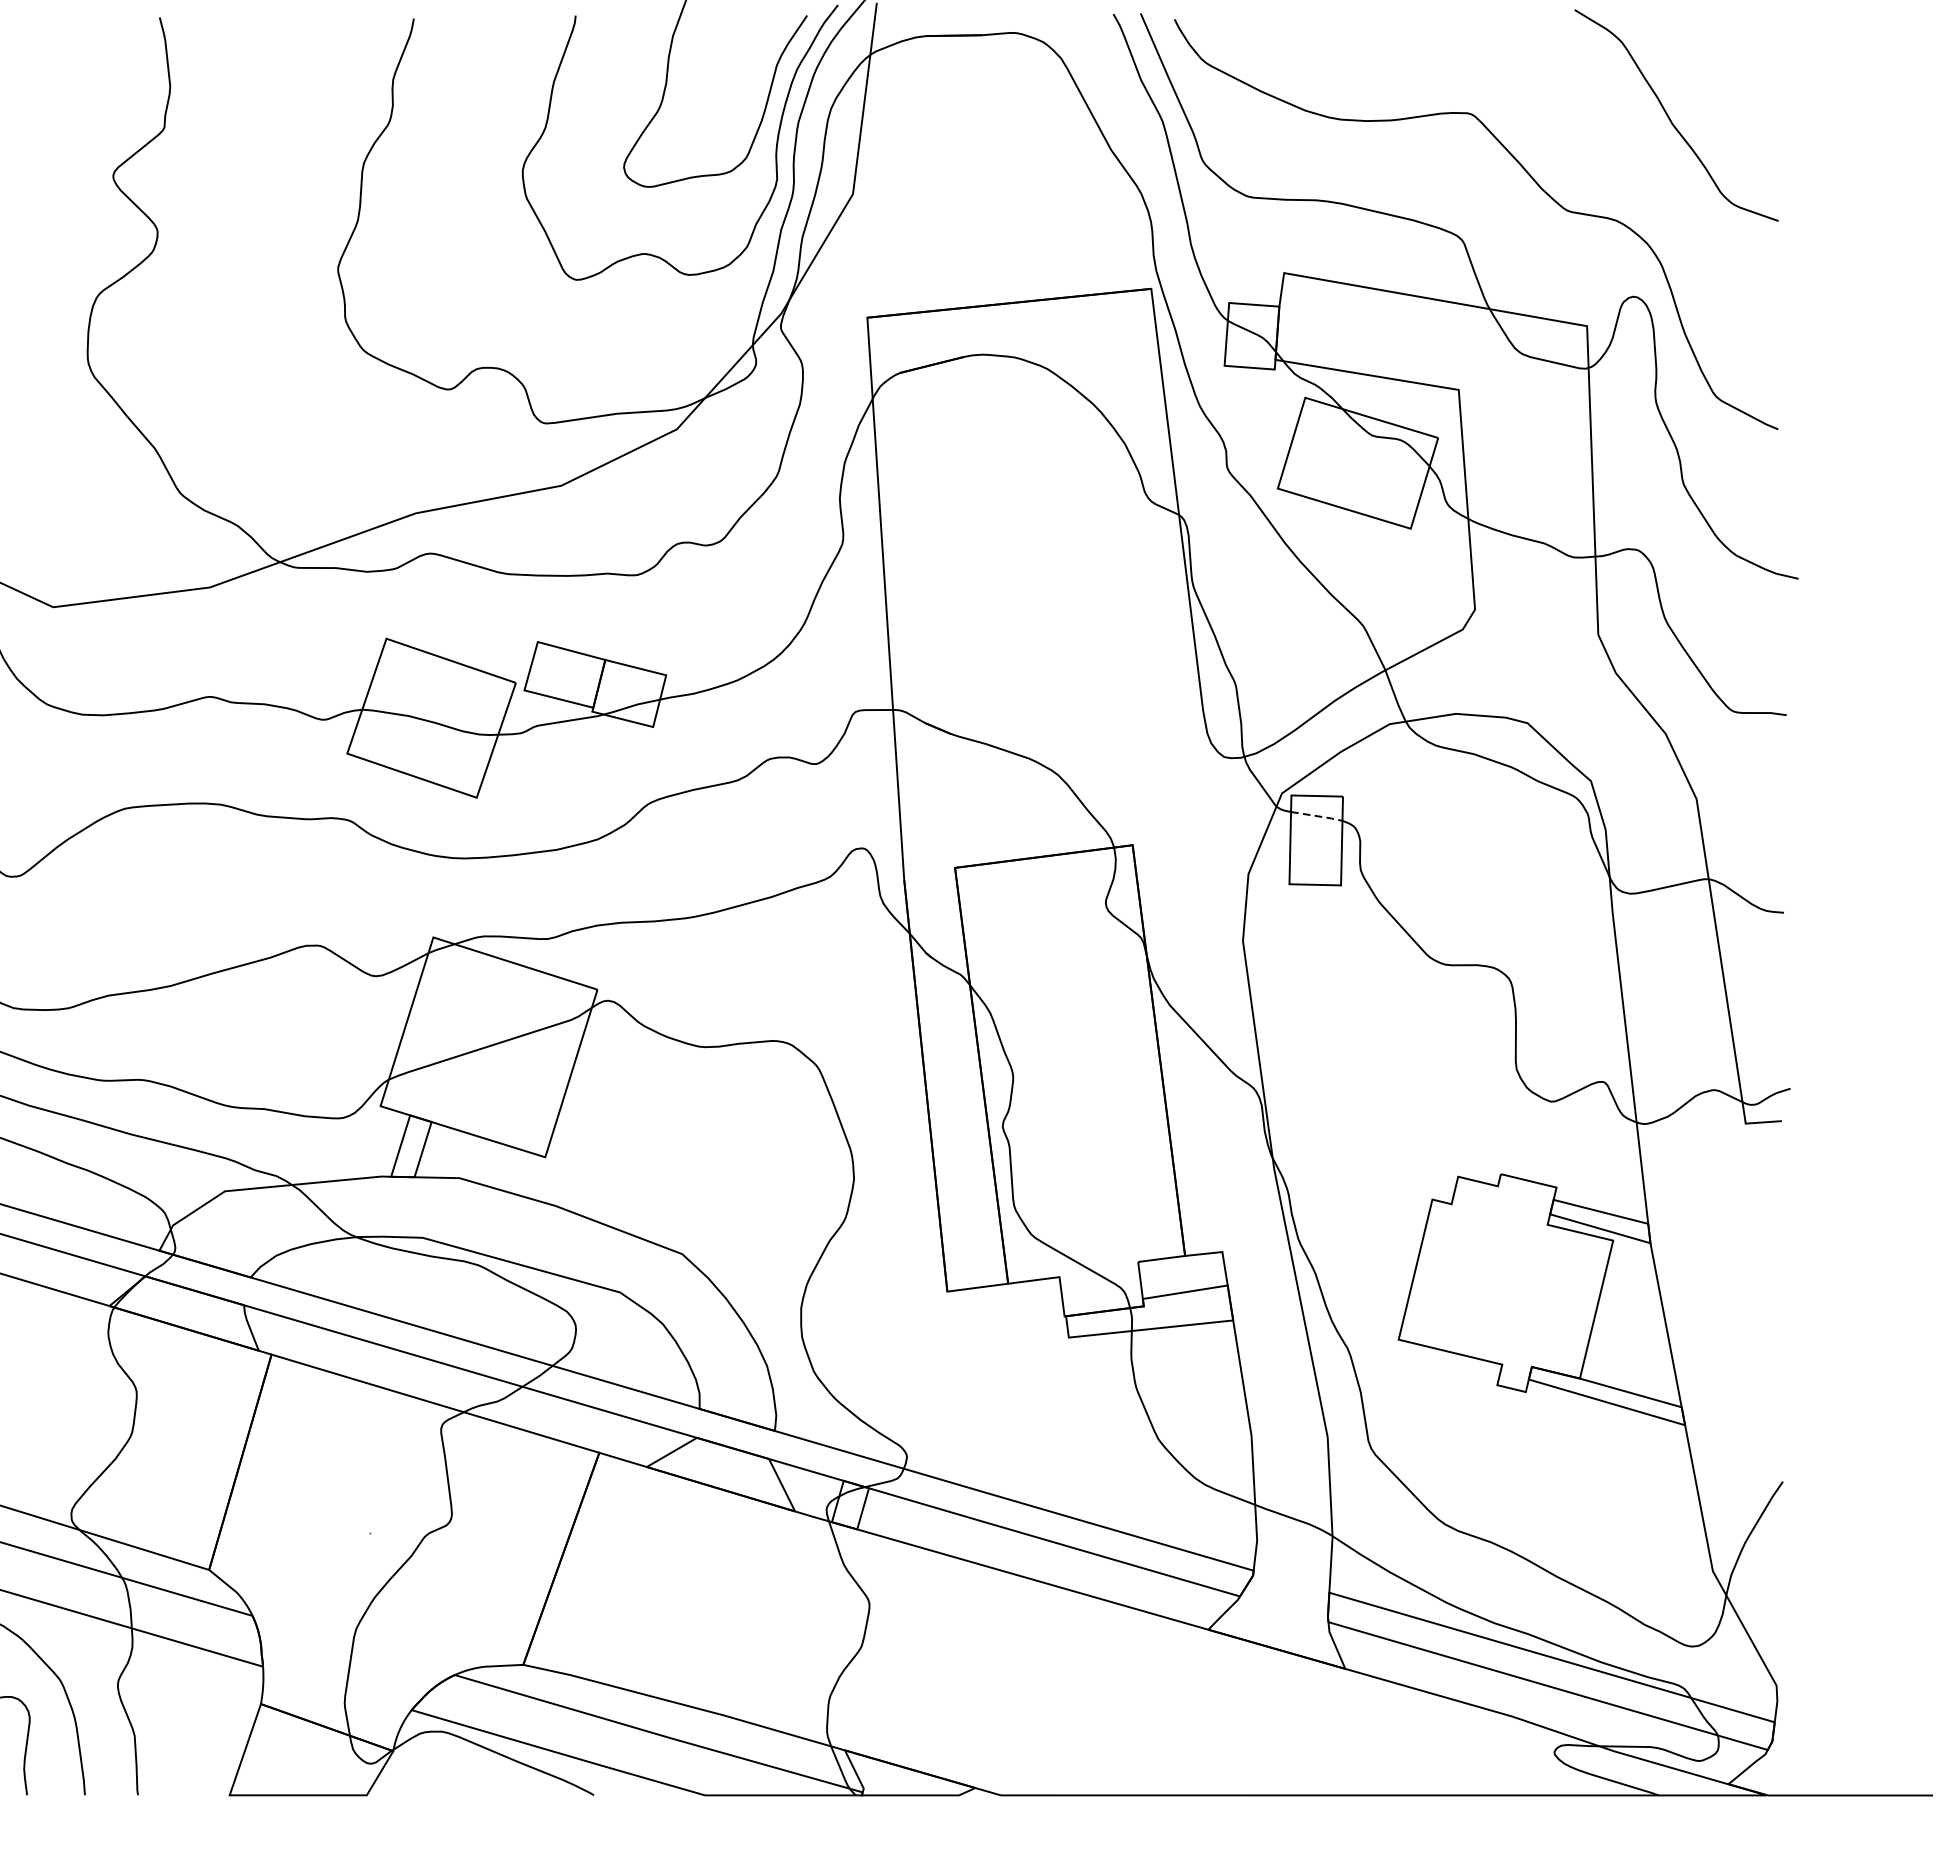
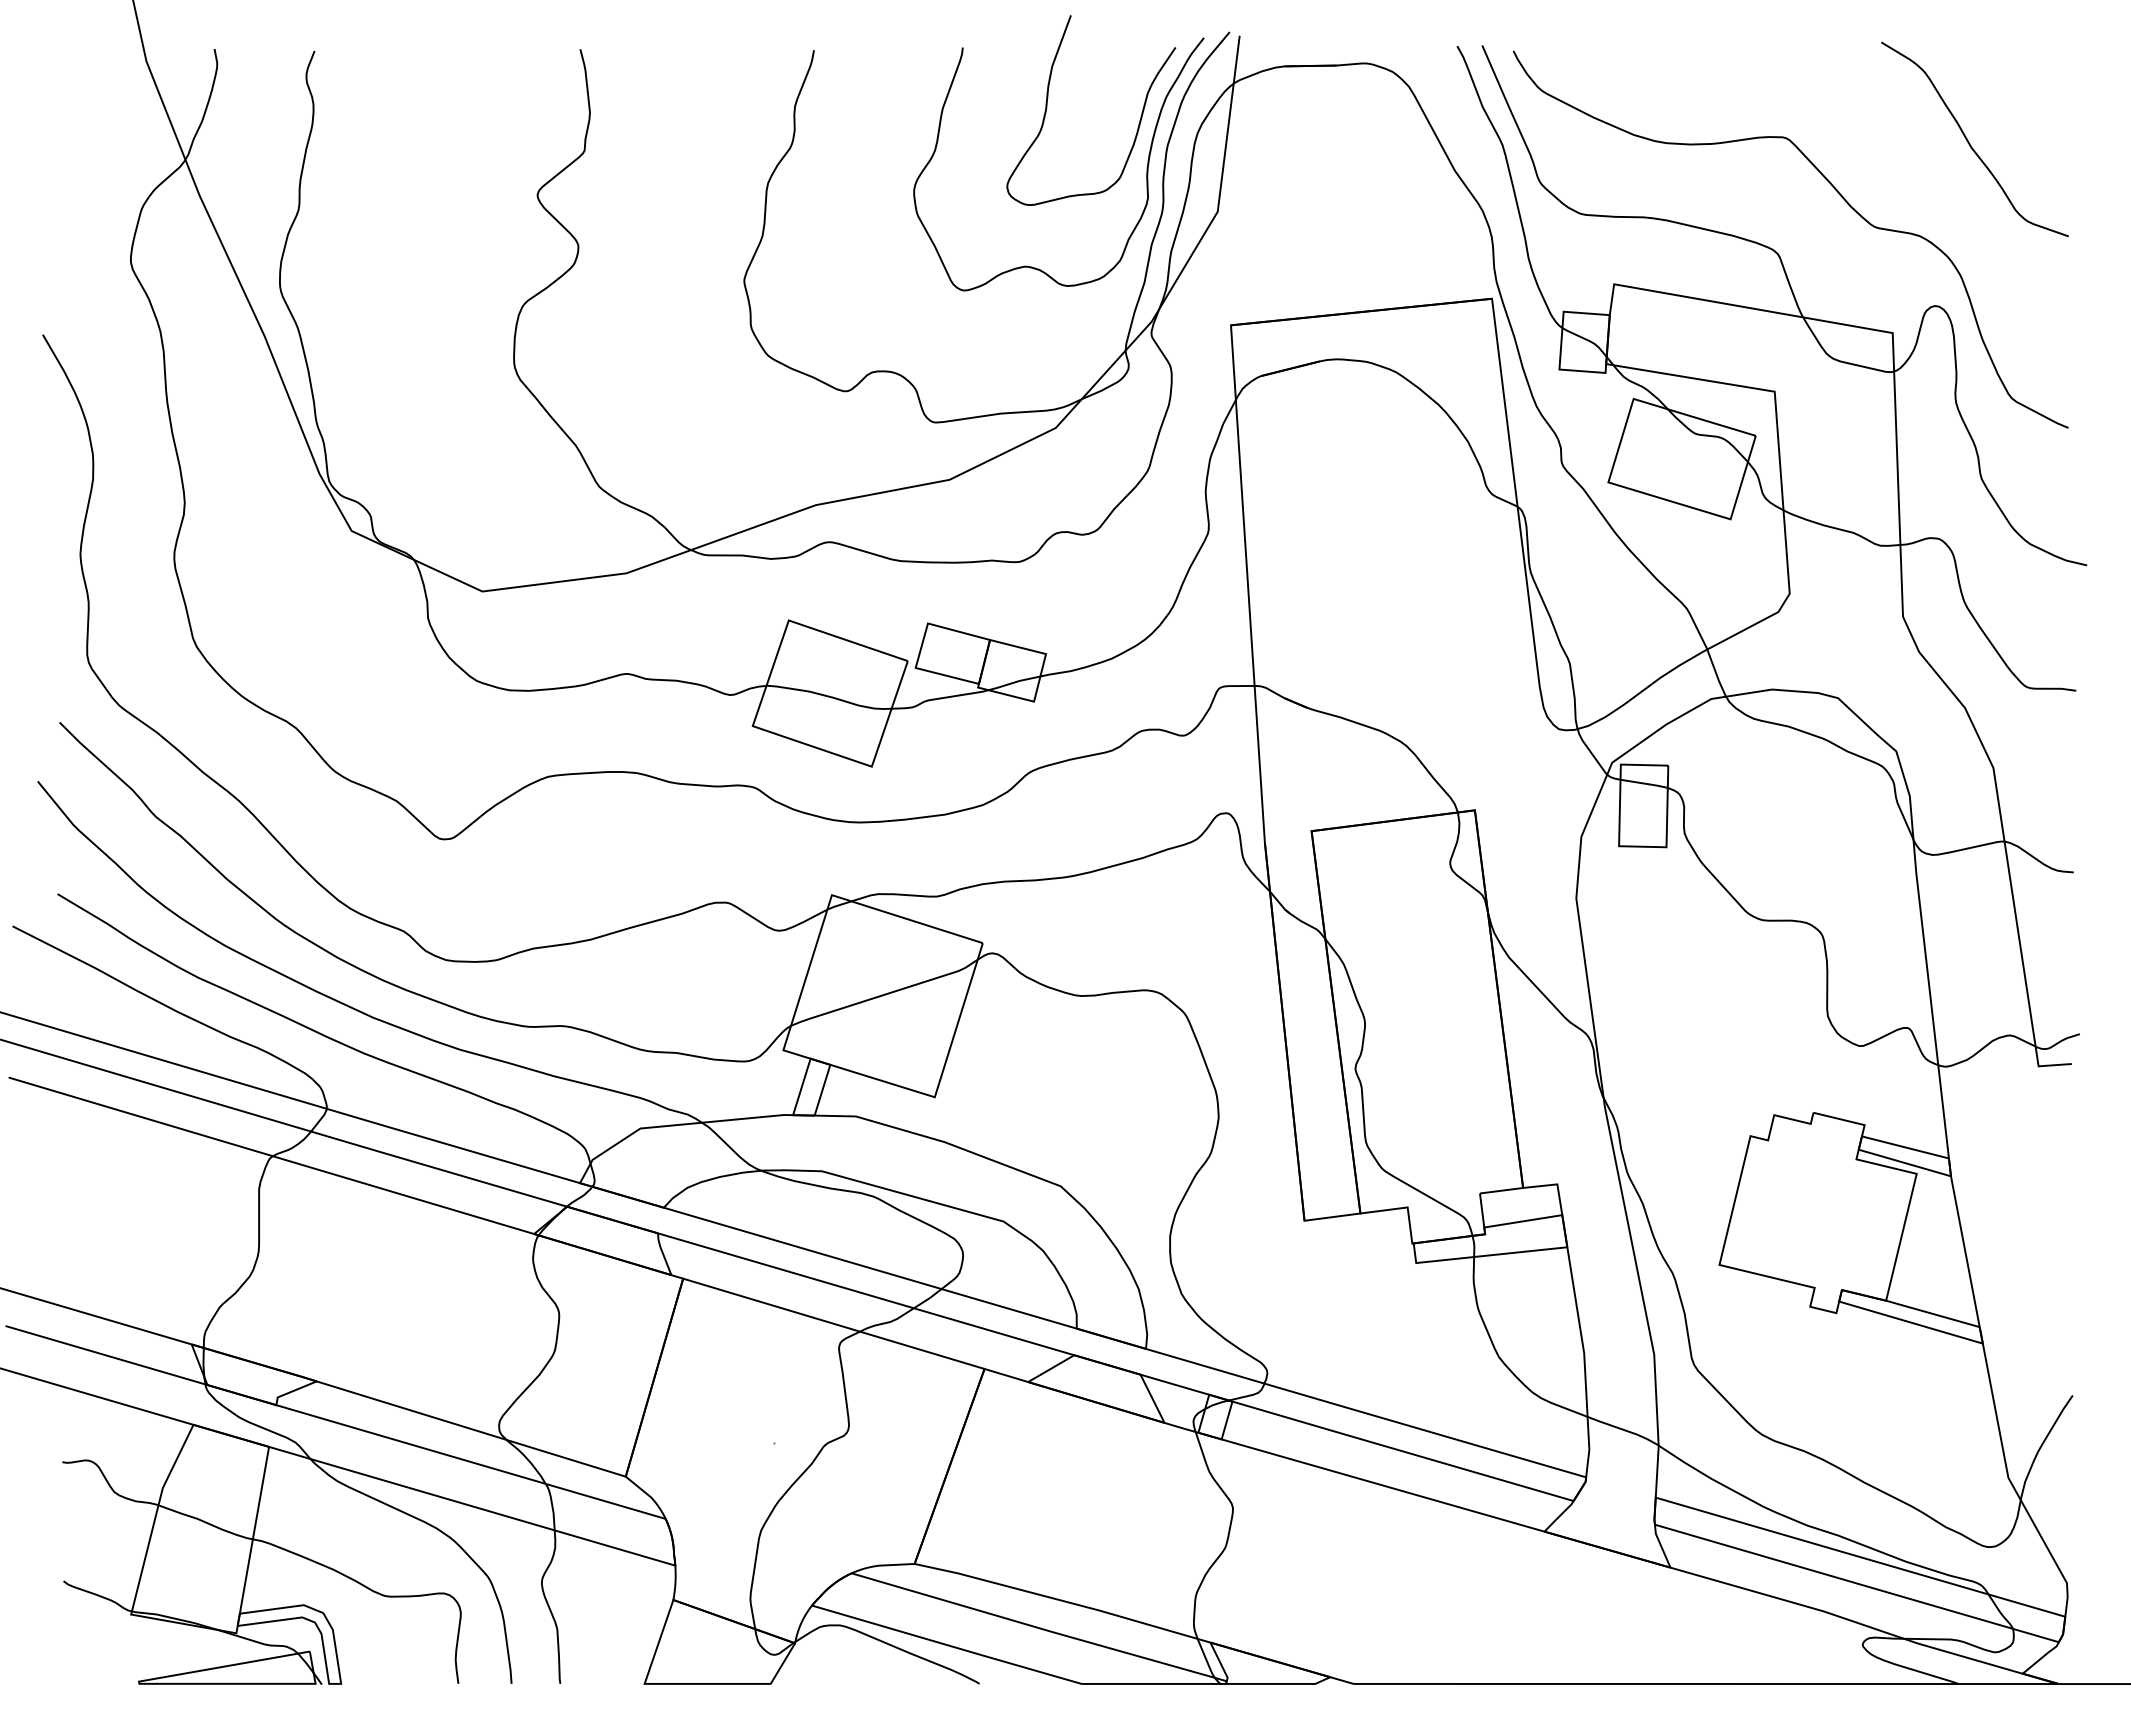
line: (1317, 816) -> (1644, 783), dashed -> solid

